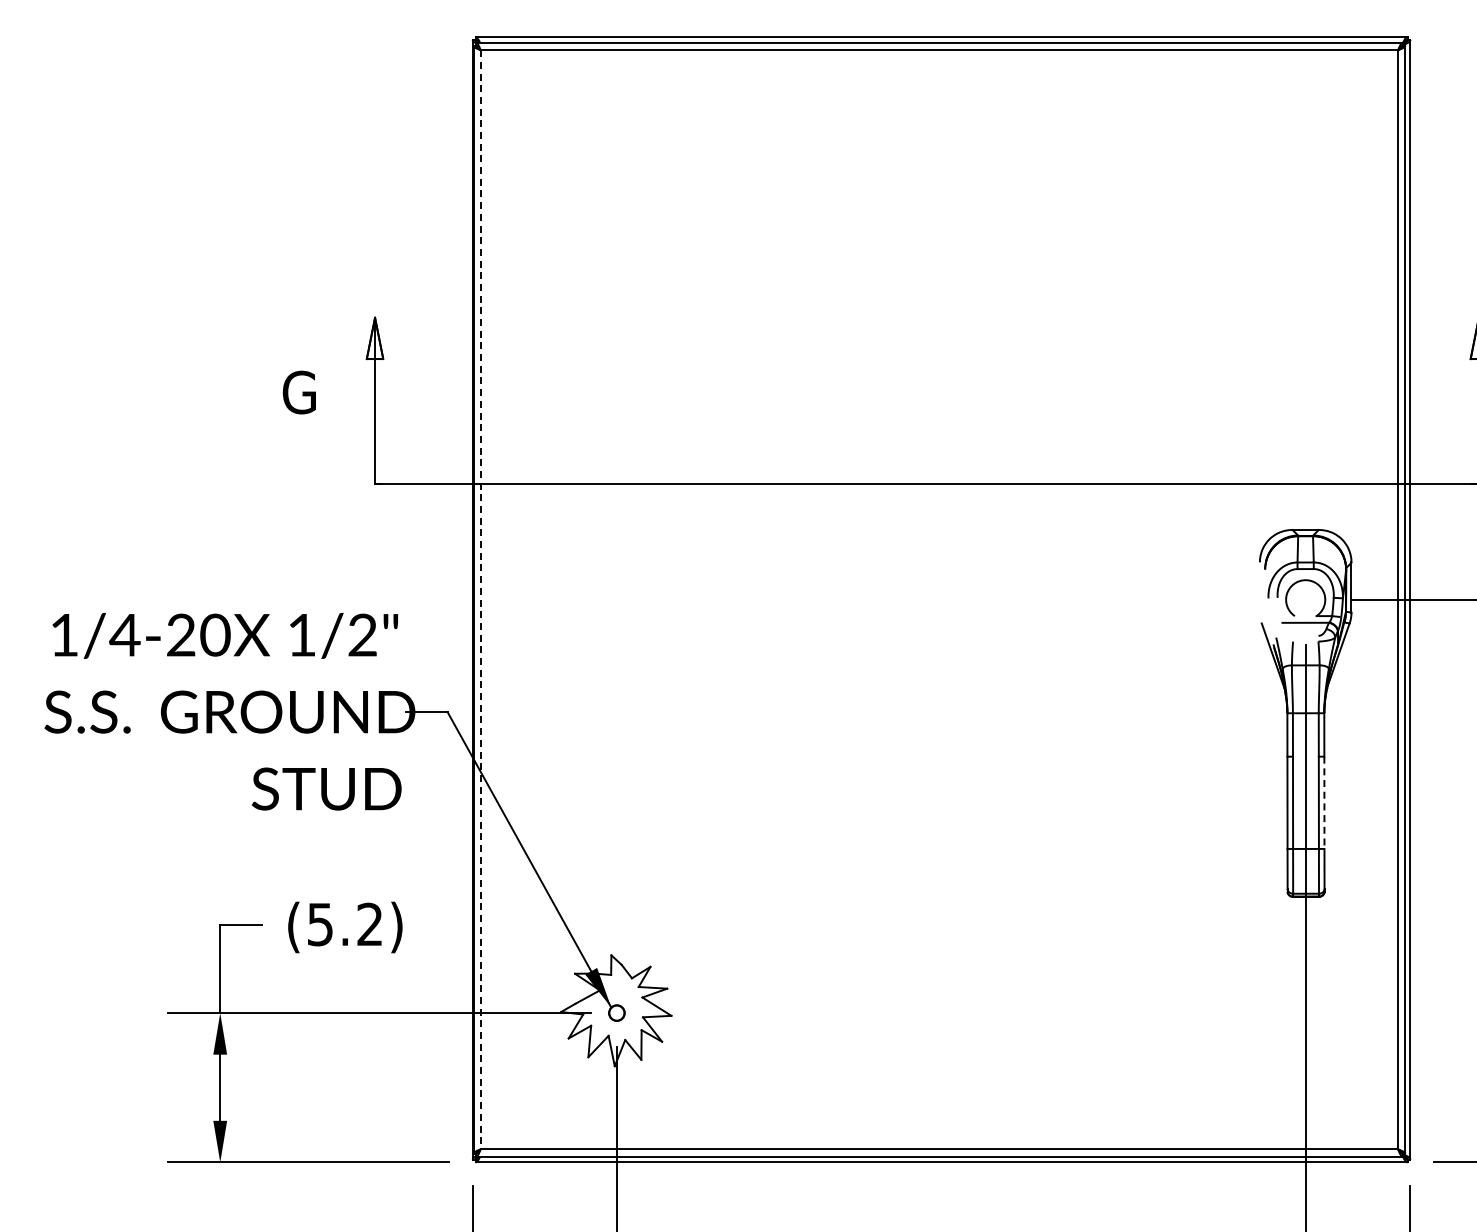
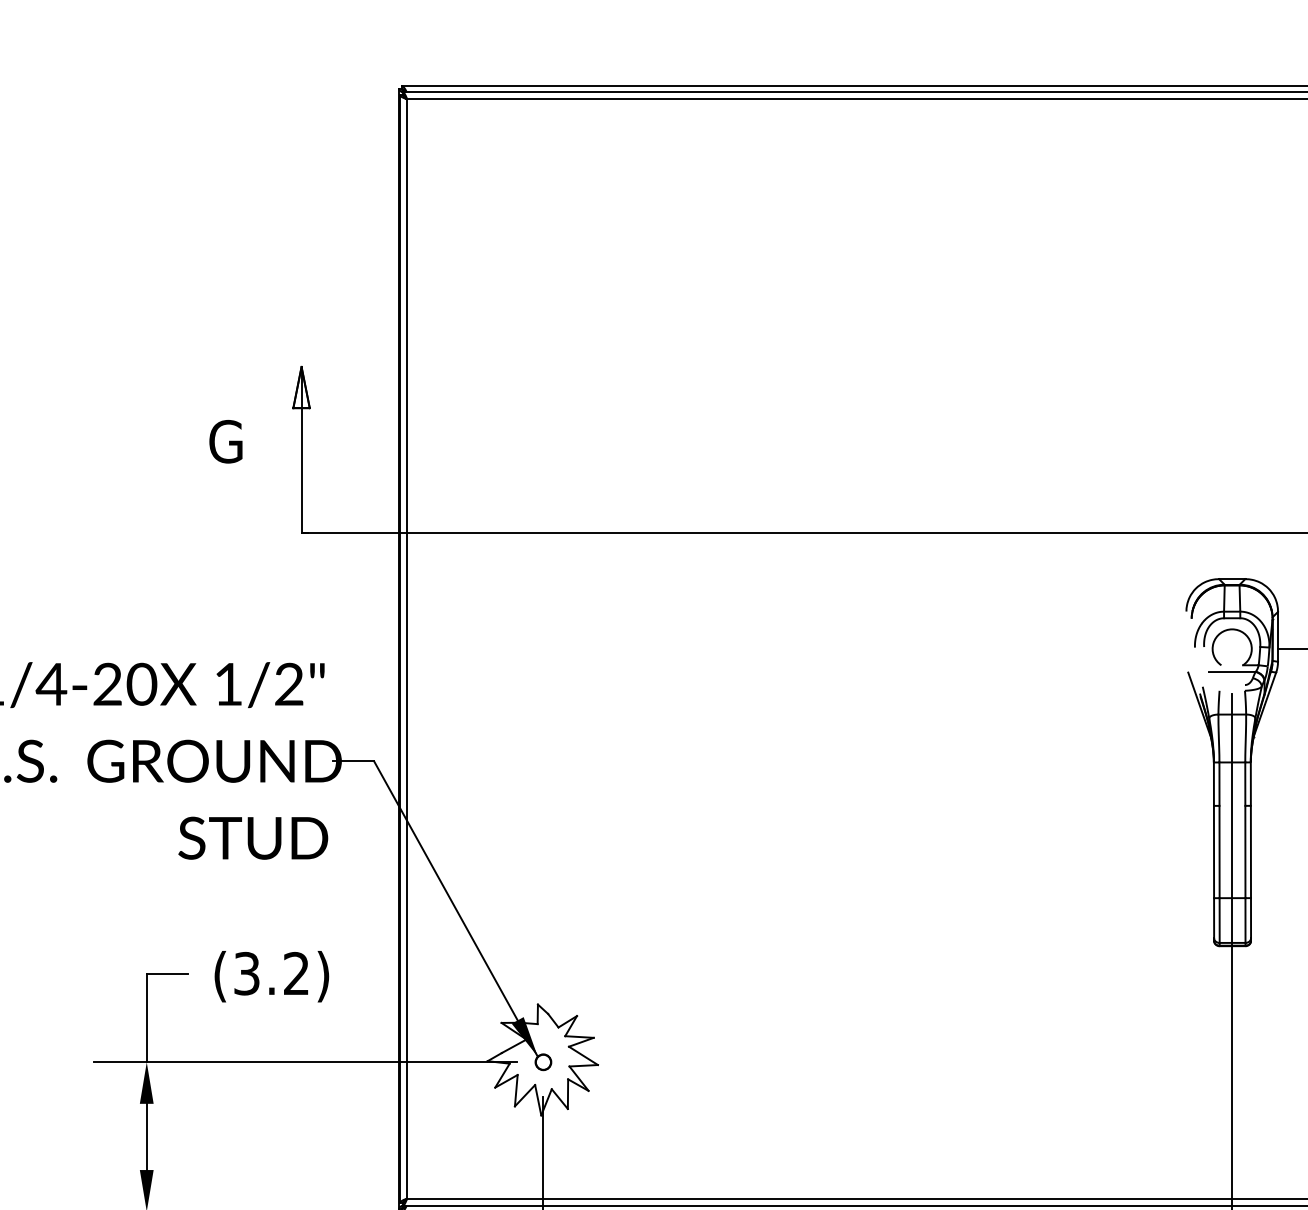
line: (480, 599) -> (407, 648), dashed -> solid
line: (1324, 803) -> (1251, 852), dashed -> solid
text: (320, 923) -> (247, 972), (5.2) -> (3.2)

